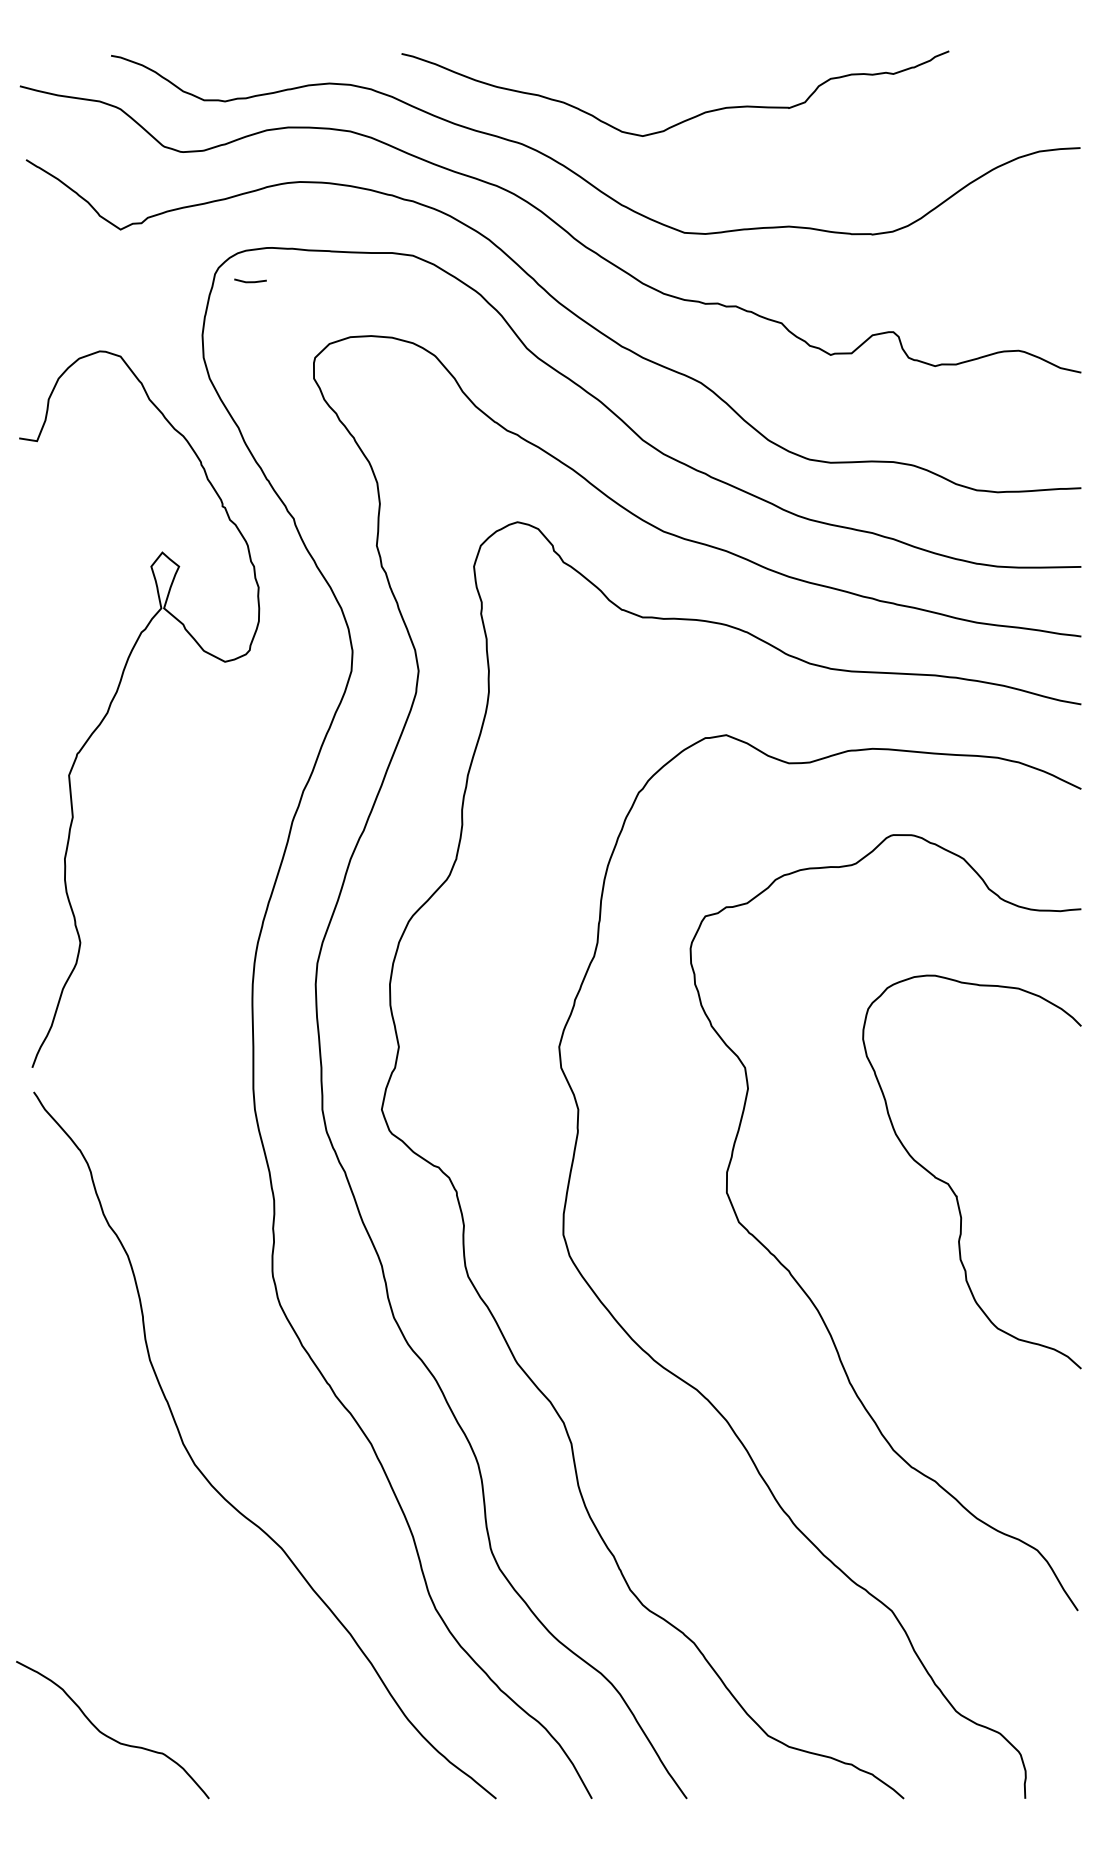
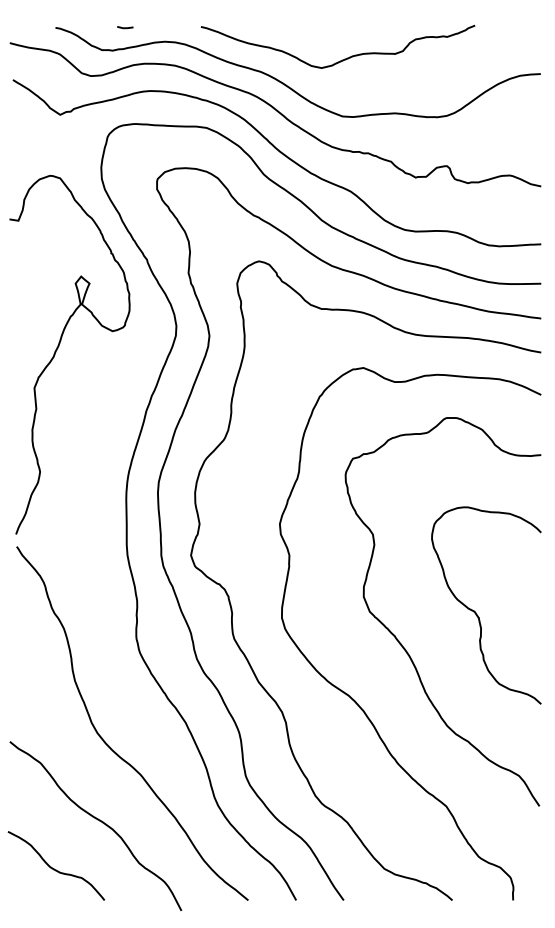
line: (250, 280) -> (125, 27), moved
curve: (952, 1185) -> (476, 612), moved
curve: (194, 1639) -> (97, 820), added

